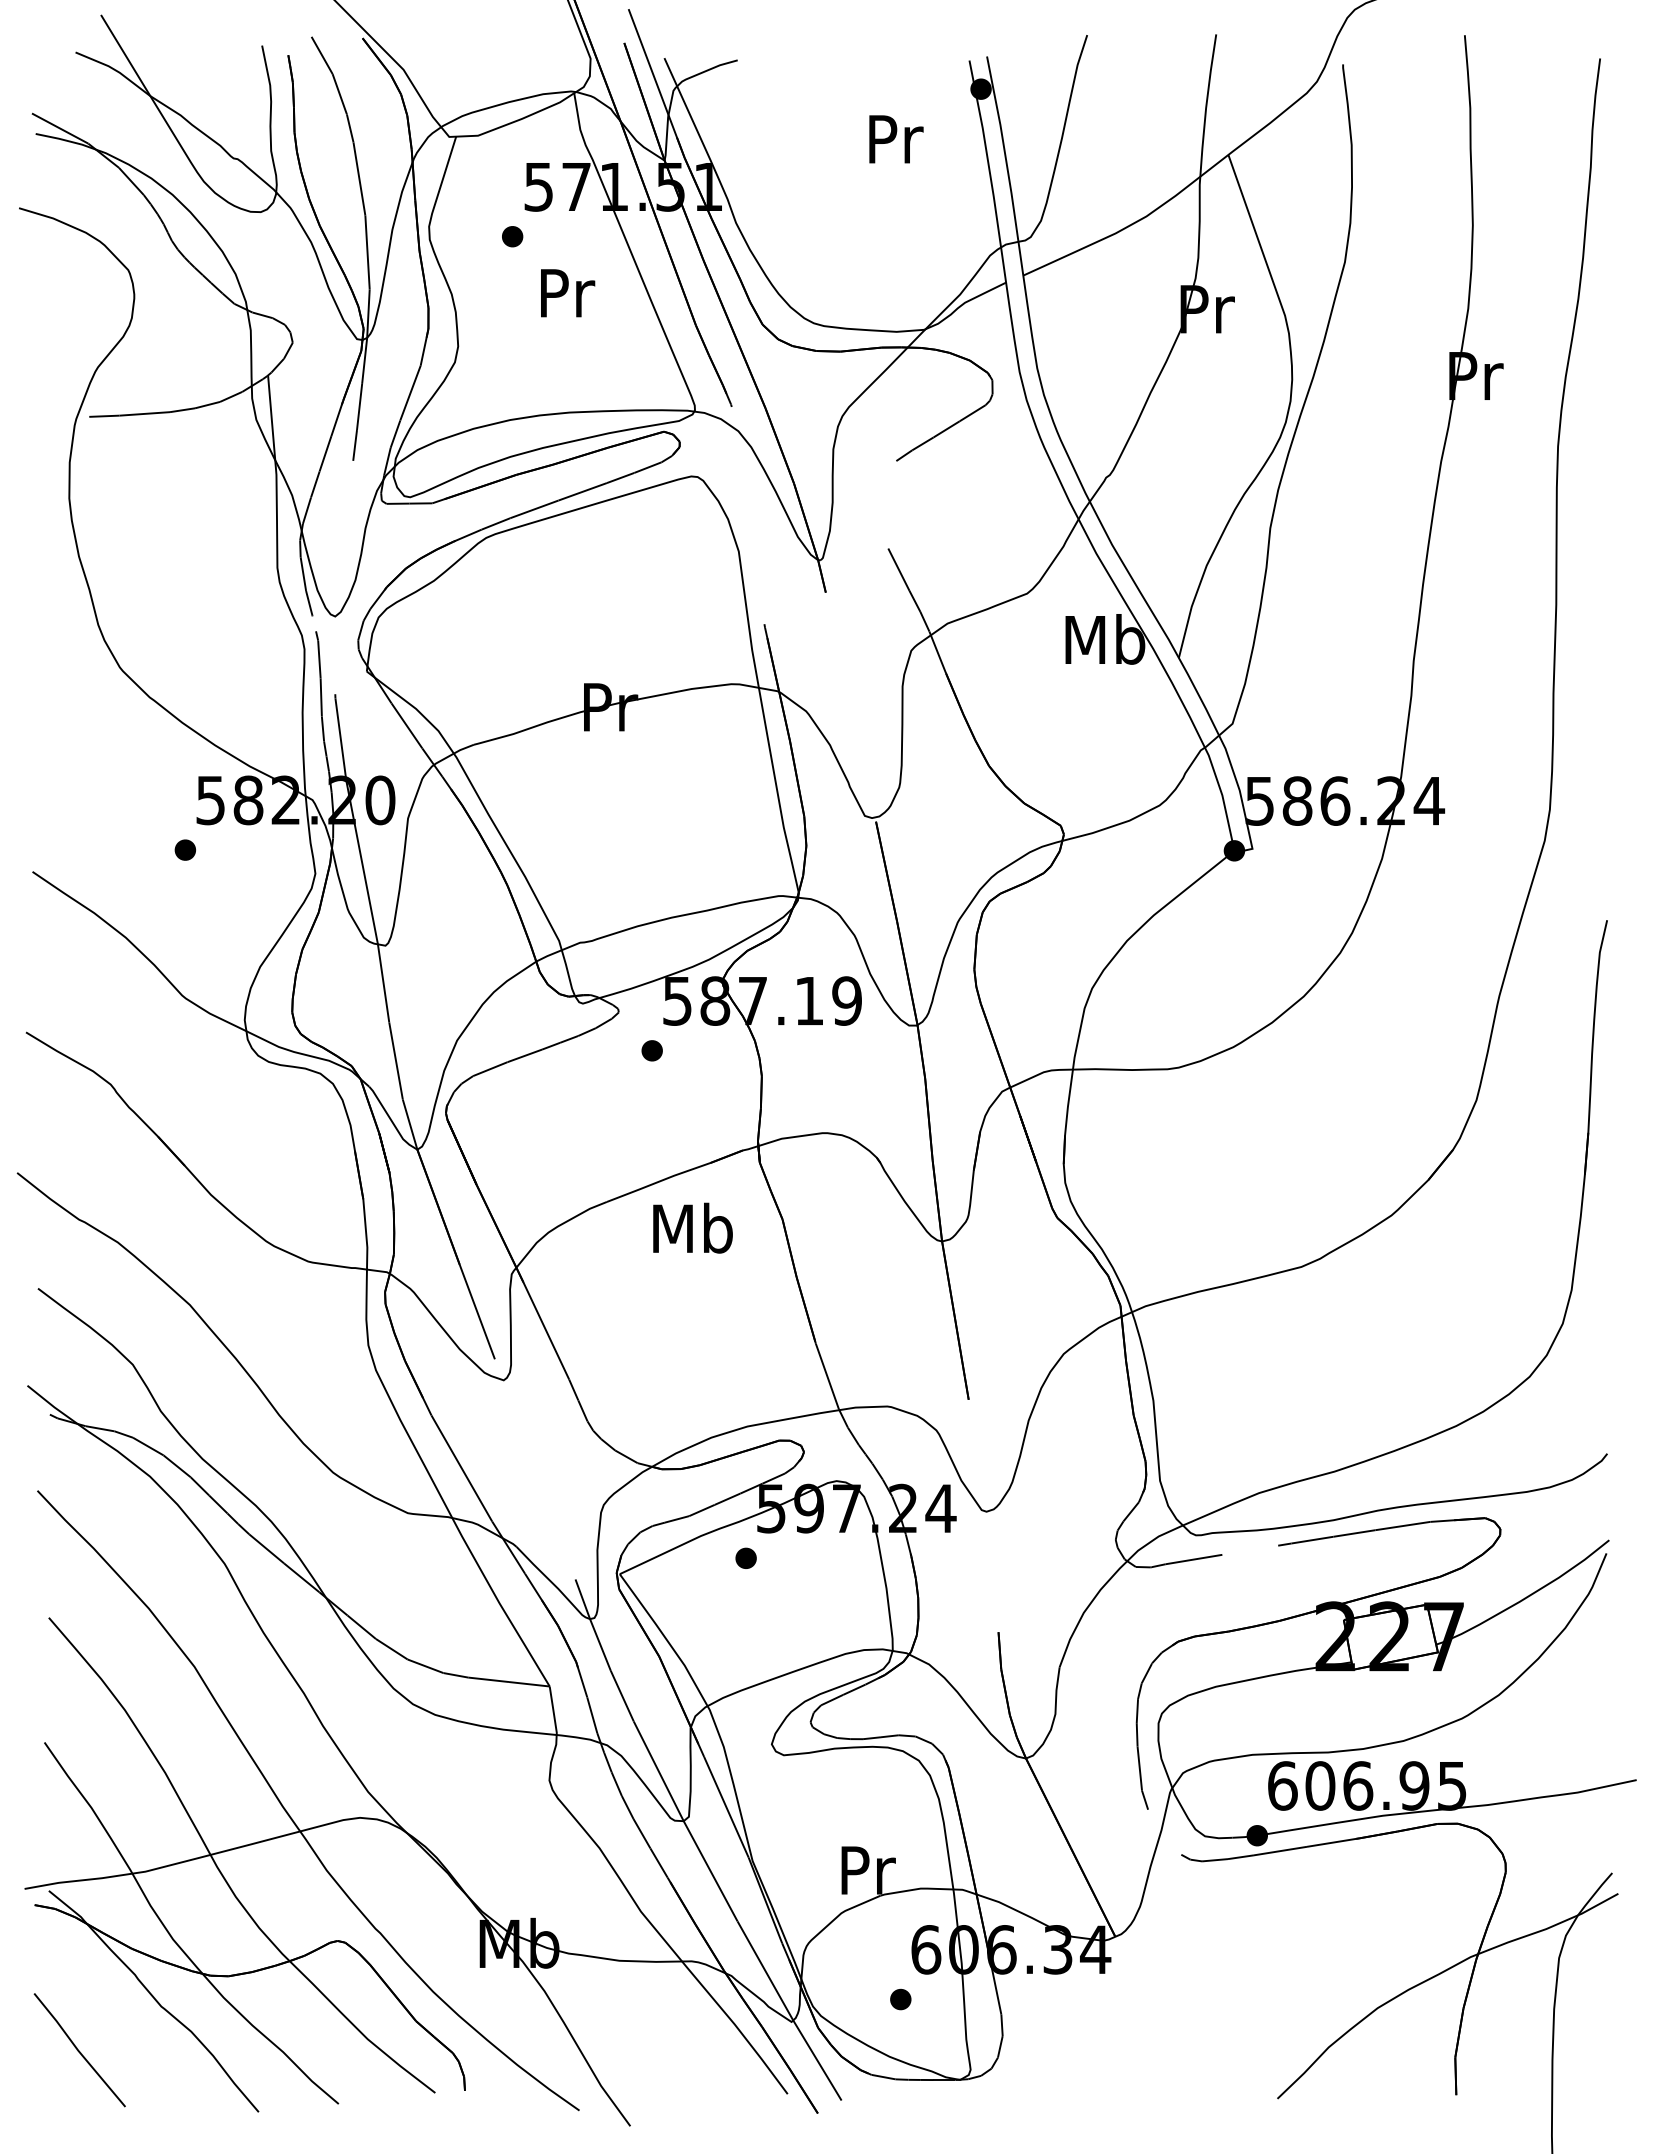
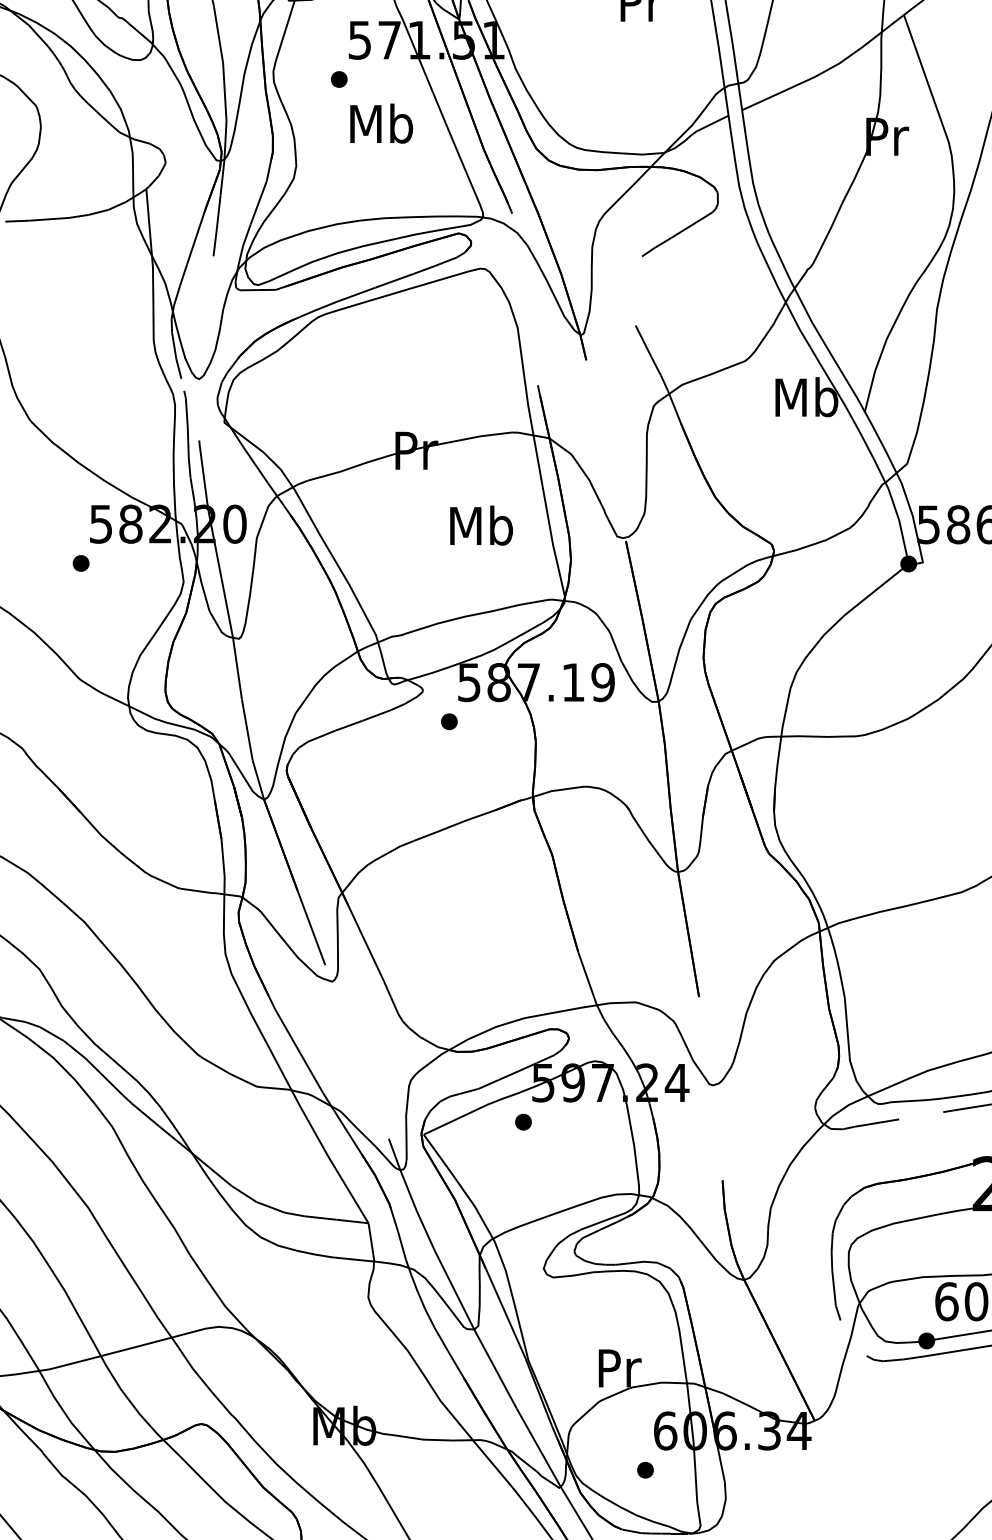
text: (566, 292) -> (381, 123), Pr -> Mb
text: (692, 1227) -> (481, 525), moved

